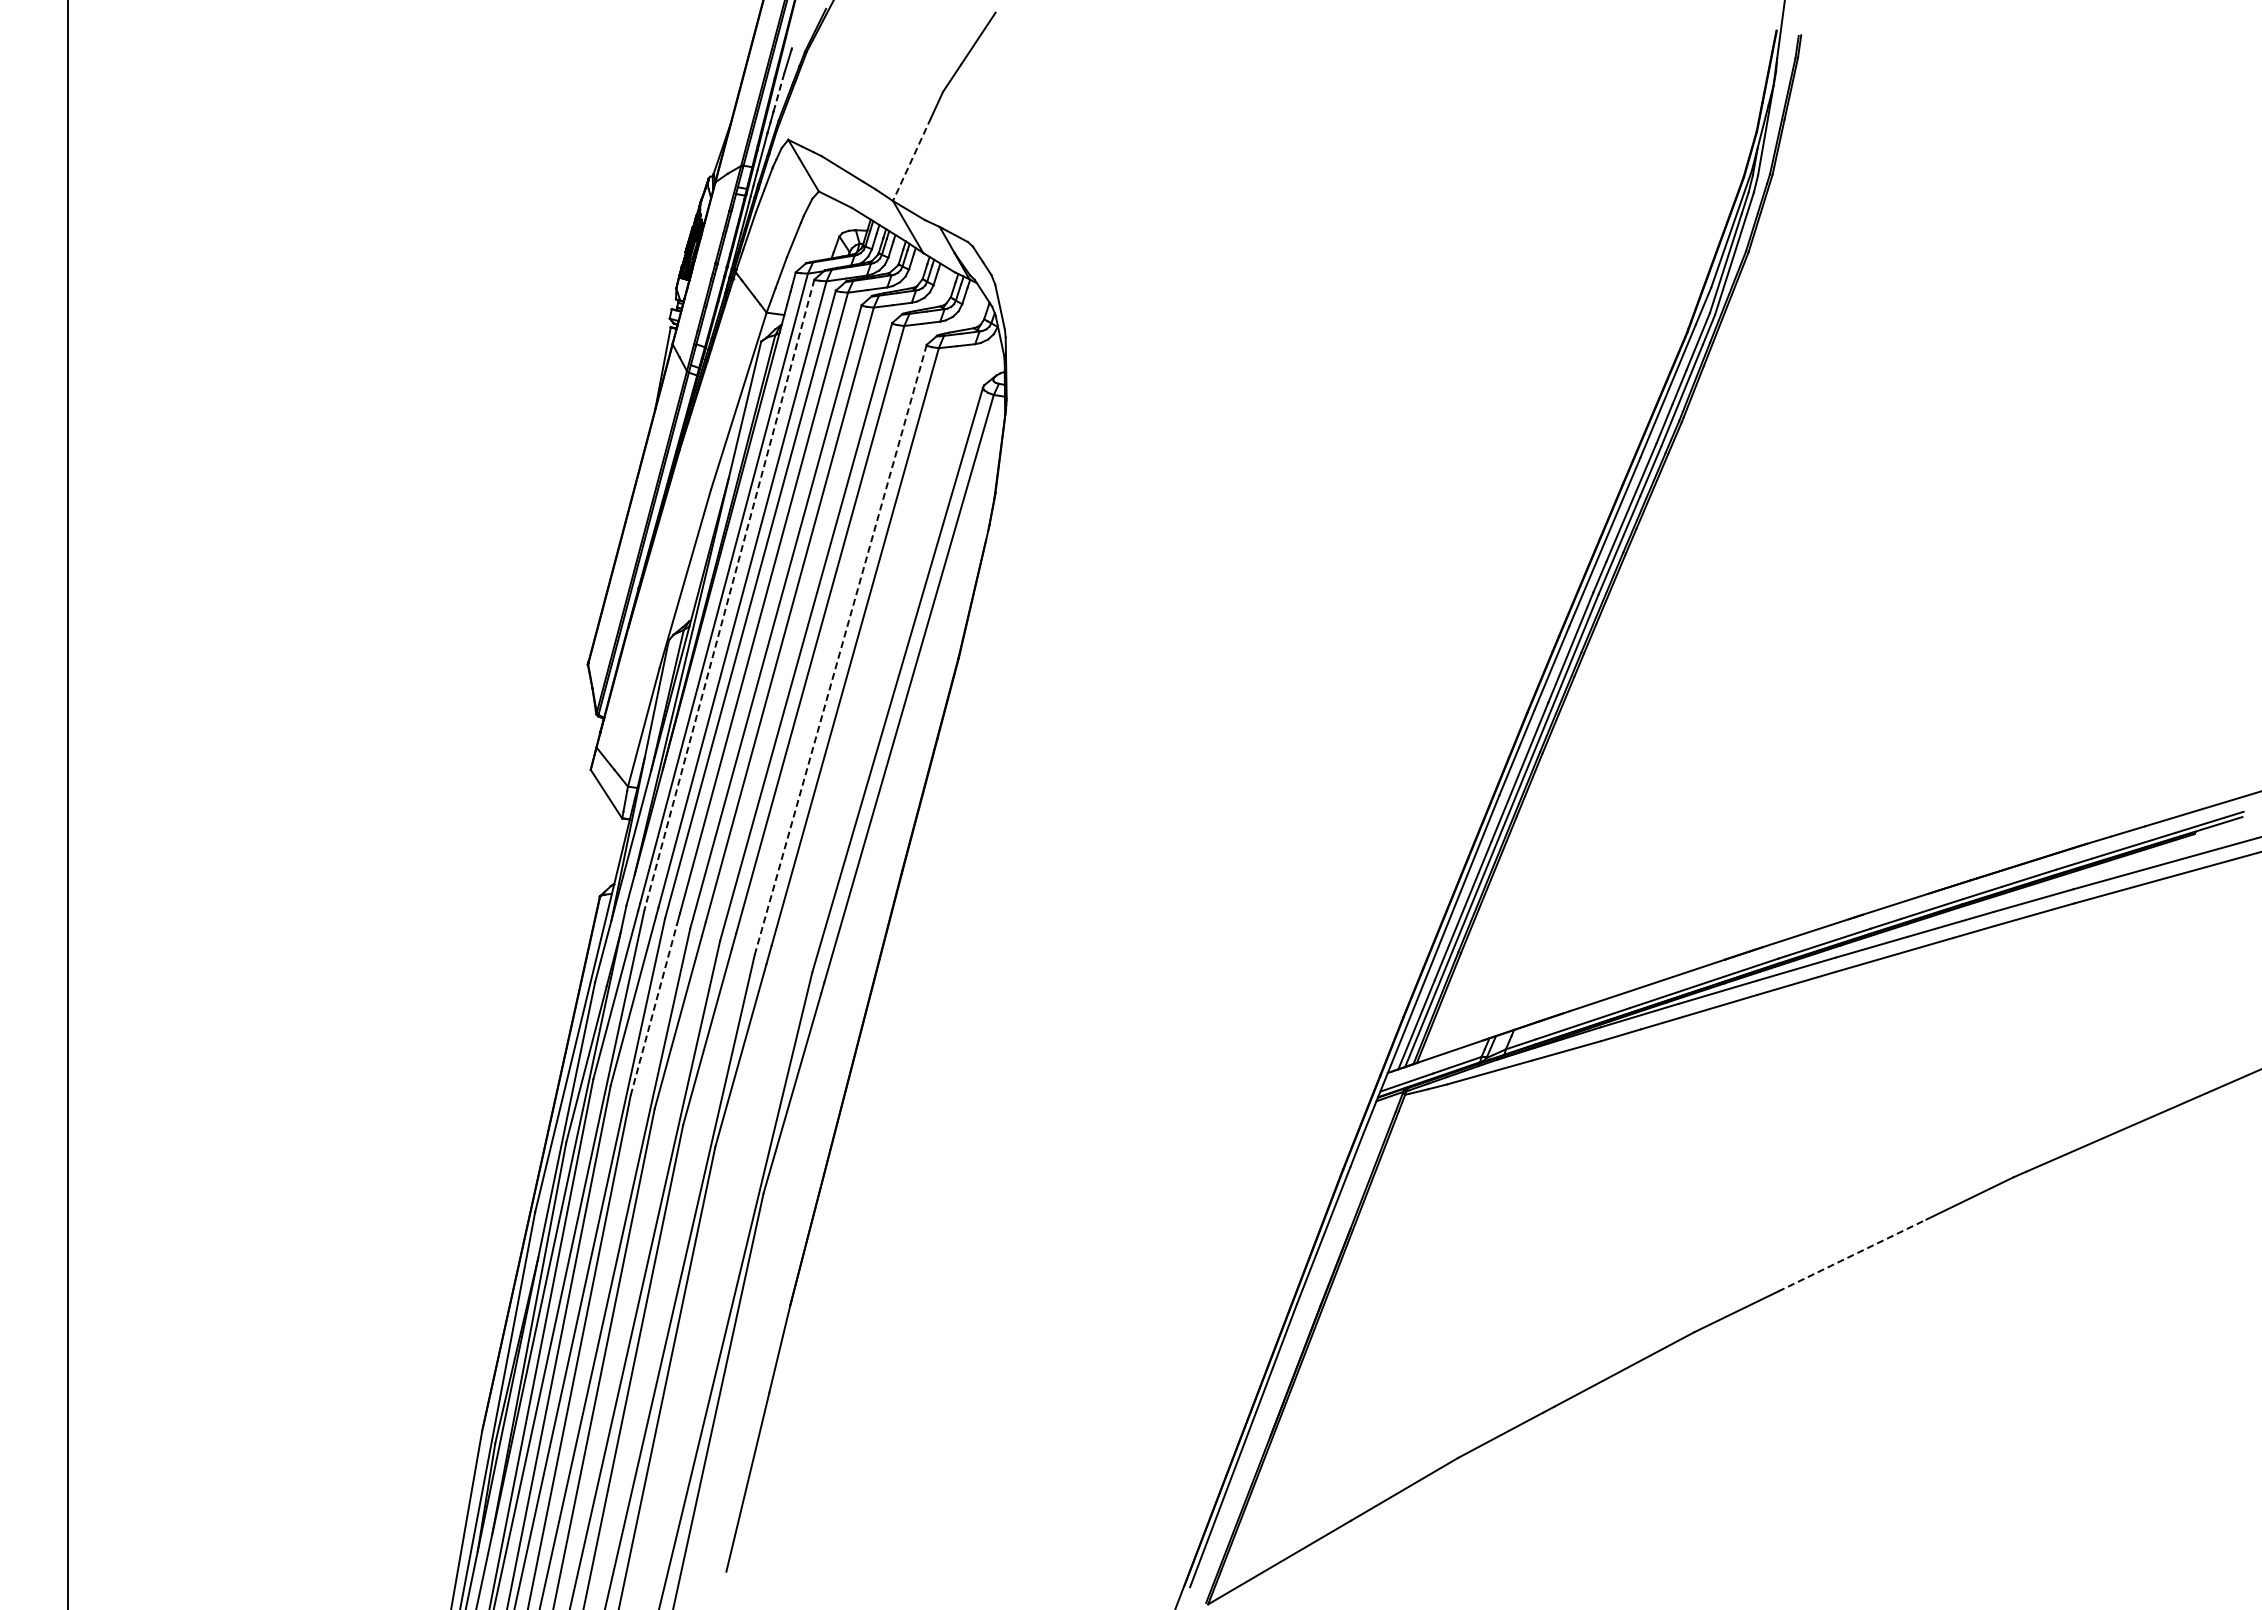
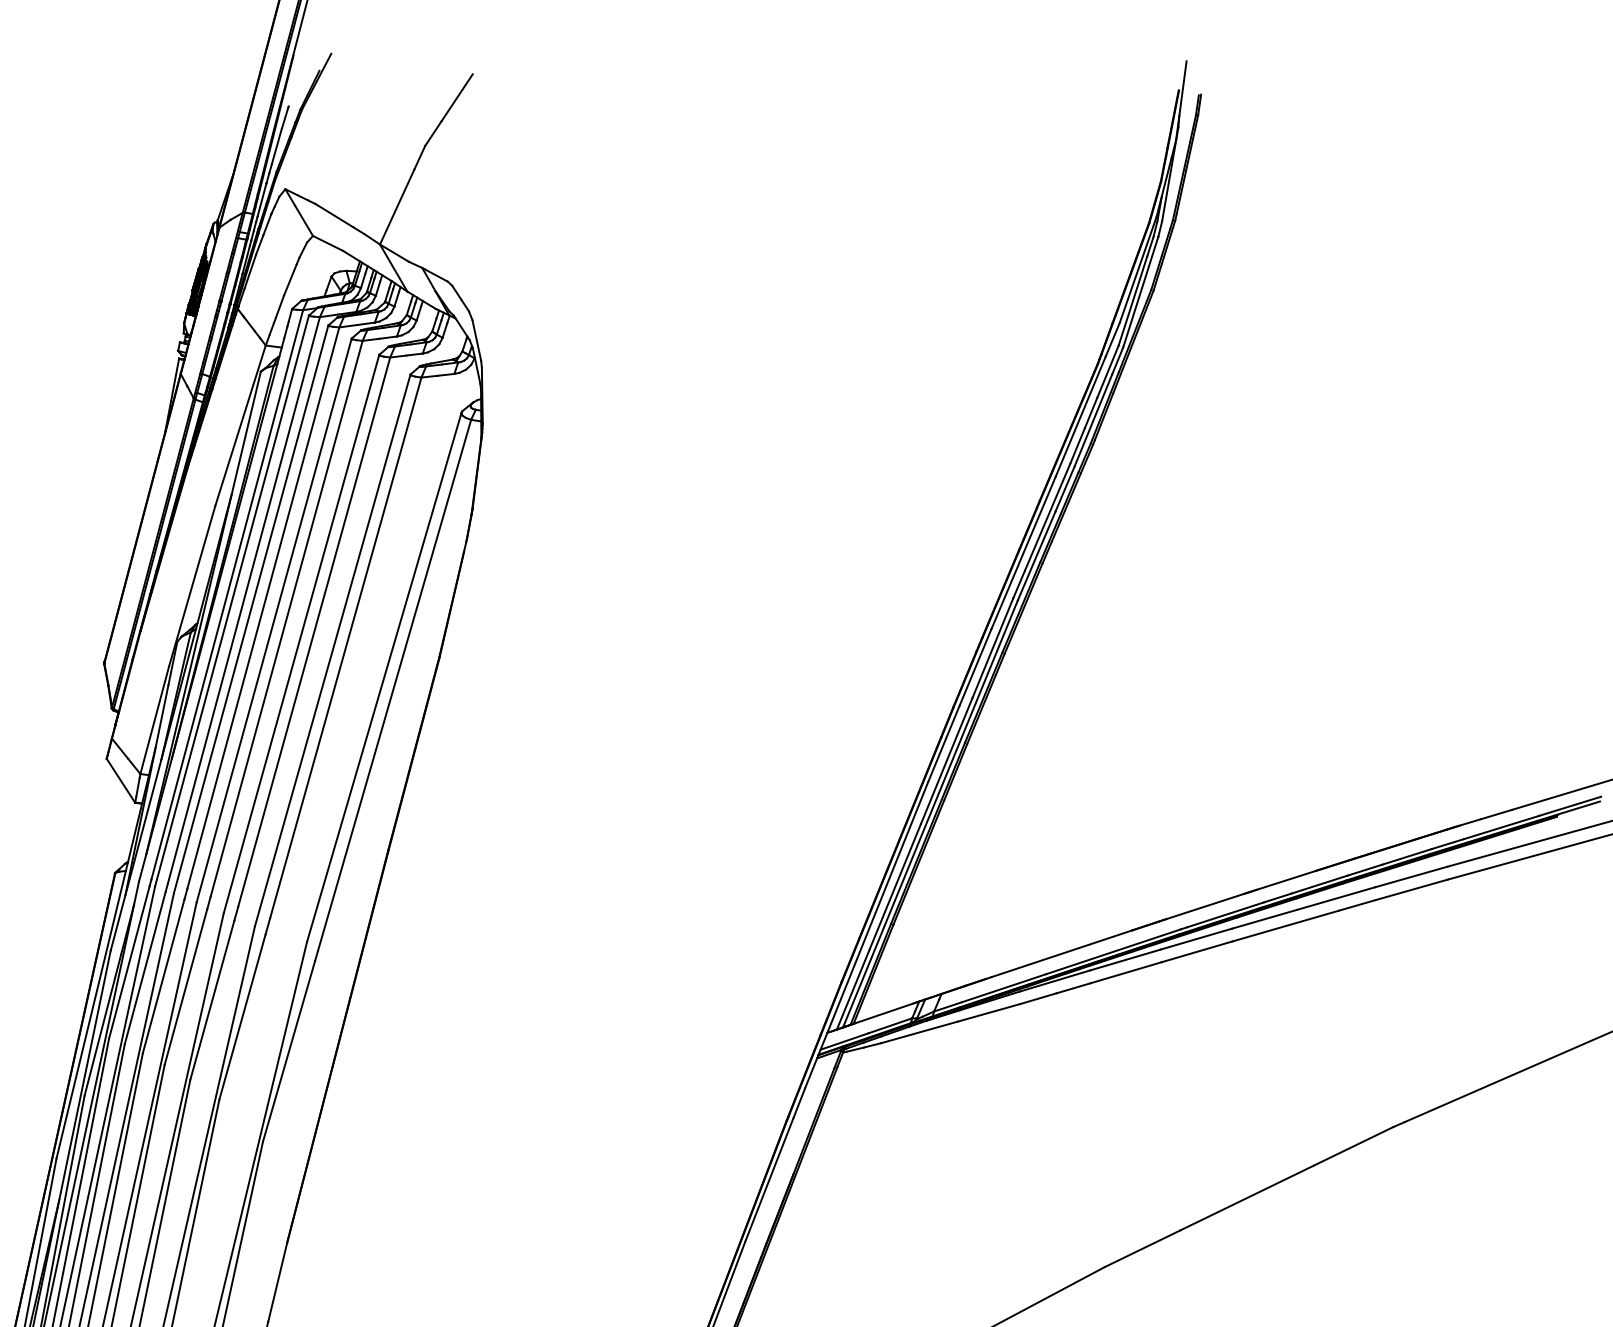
line: (779, 92) -> (277, 146), dashed -> solid
line: (912, 159) -> (397, 206), dashed -> solid
line: (729, 595) -> (232, 601), dashed -> solid
line: (840, 650) -> (332, 650), dashed -> solid
line: (653, 1009) -> (163, 975), dashed -> solid
line: (1852, 1255) -> (1247, 1197), dashed -> solid

